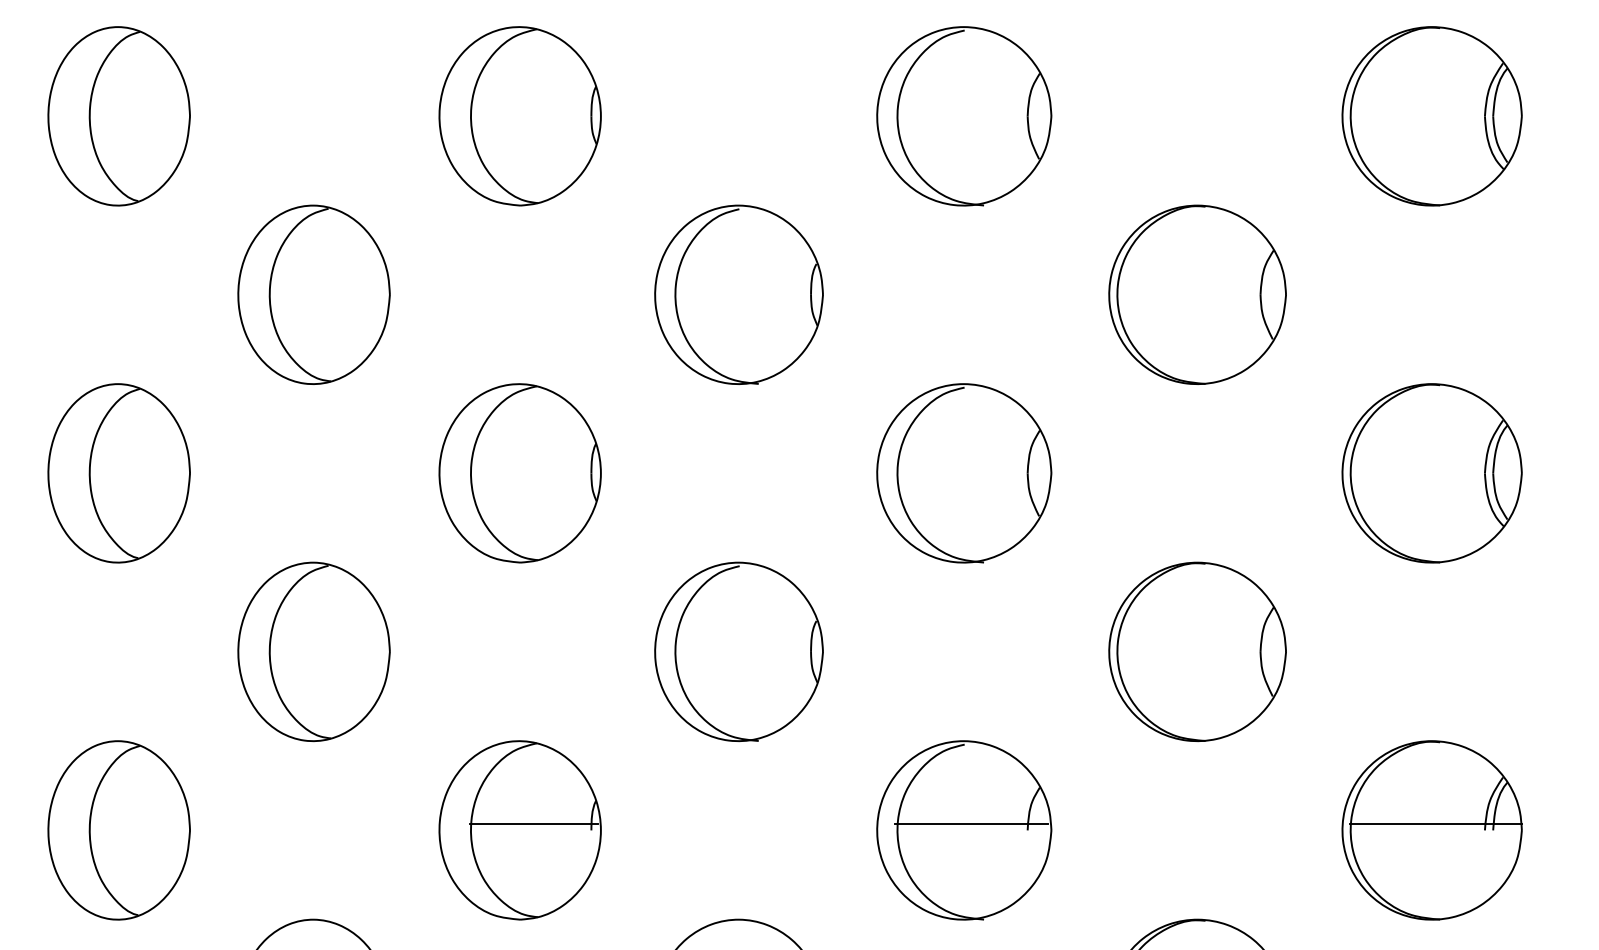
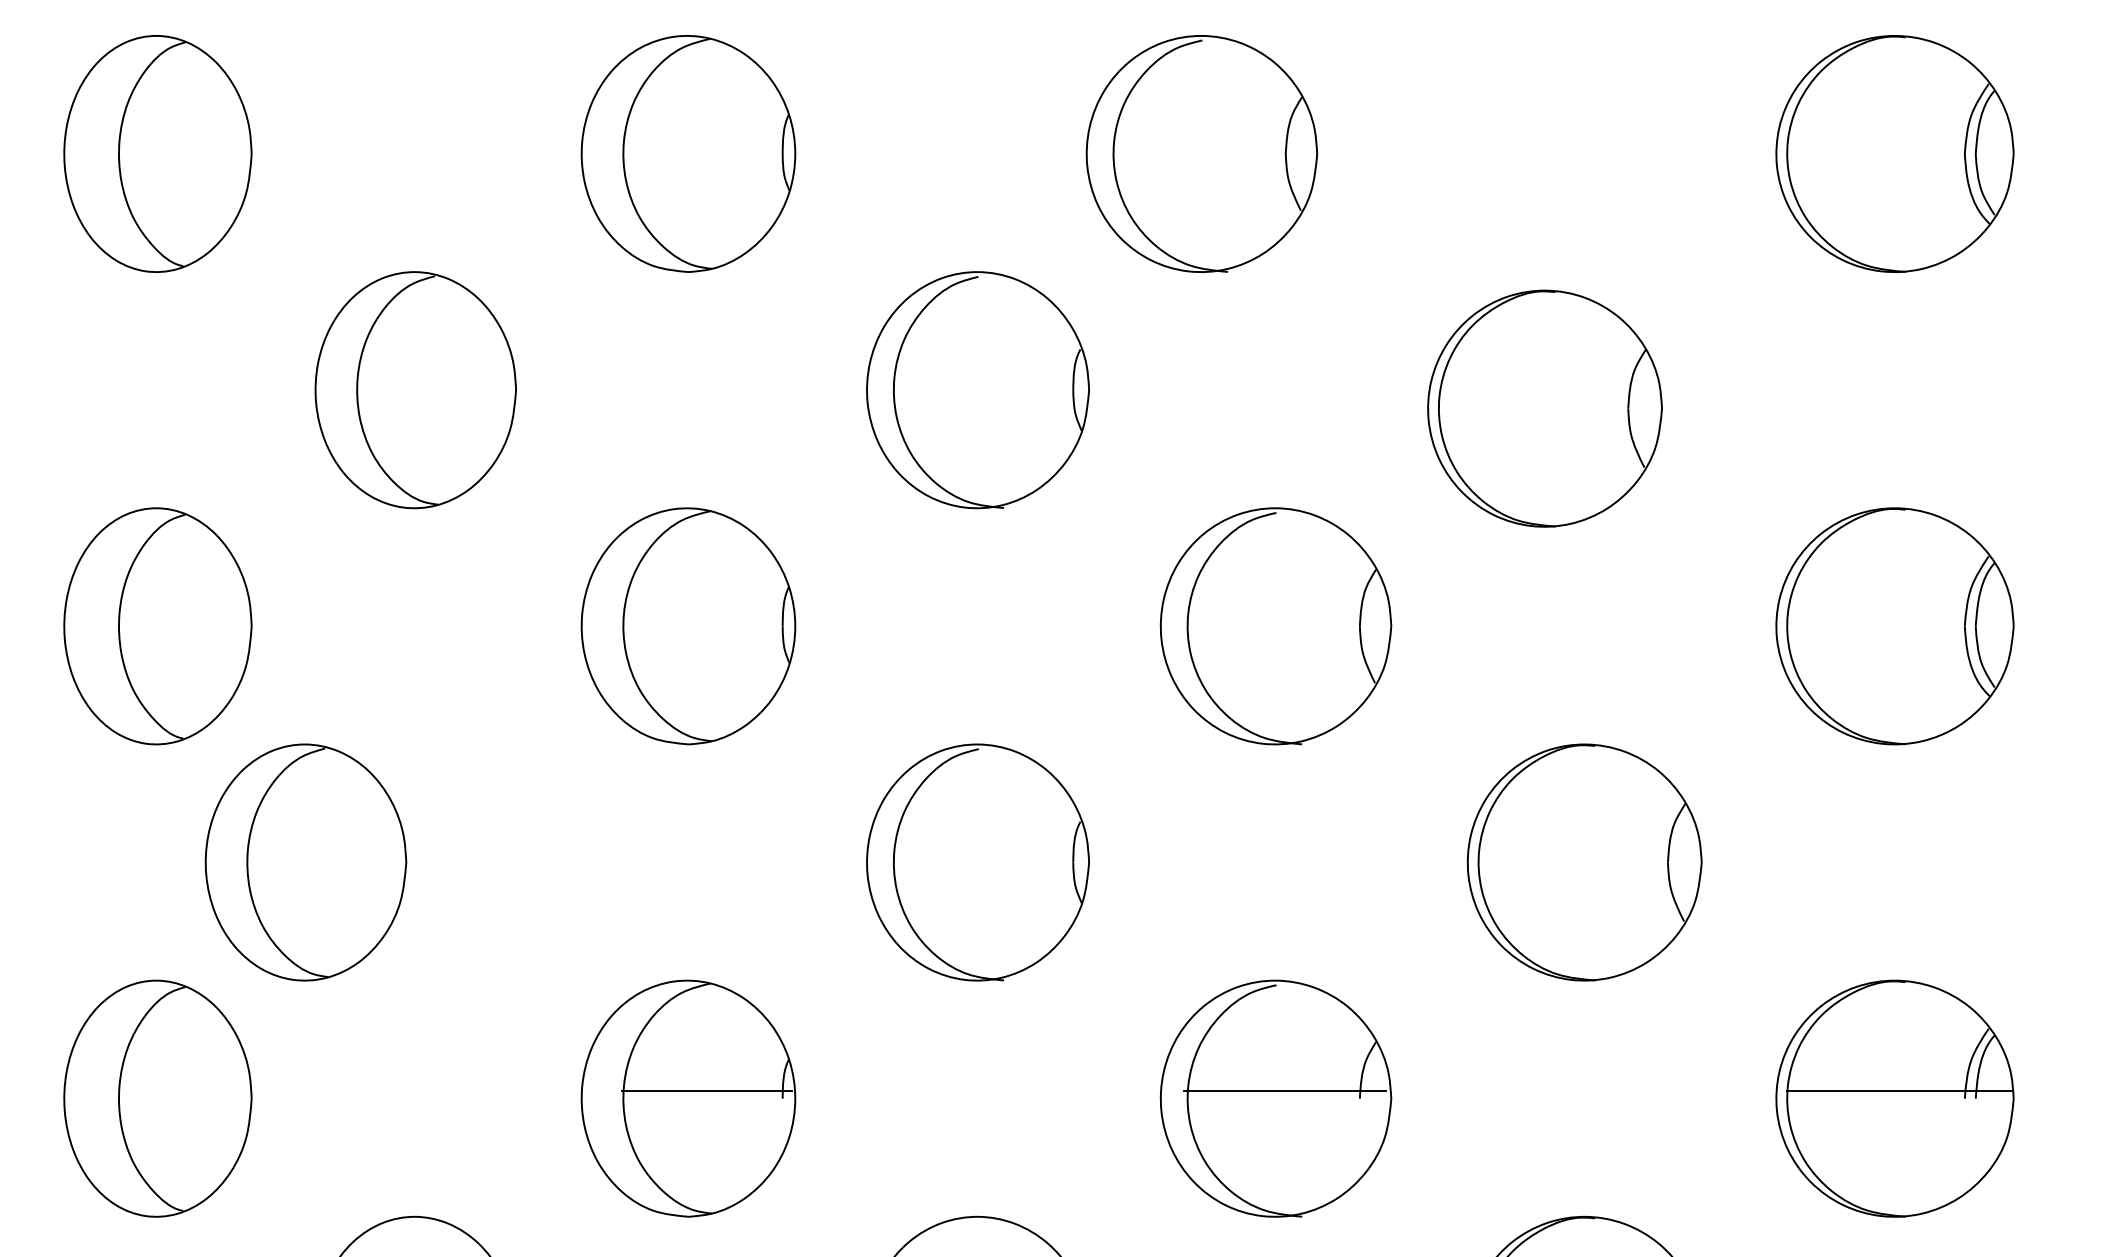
part: (964, 116) -> (1202, 154), moved
part: (1197, 294) -> (1544, 408), moved
part: (313, 651) -> (305, 862), moved

